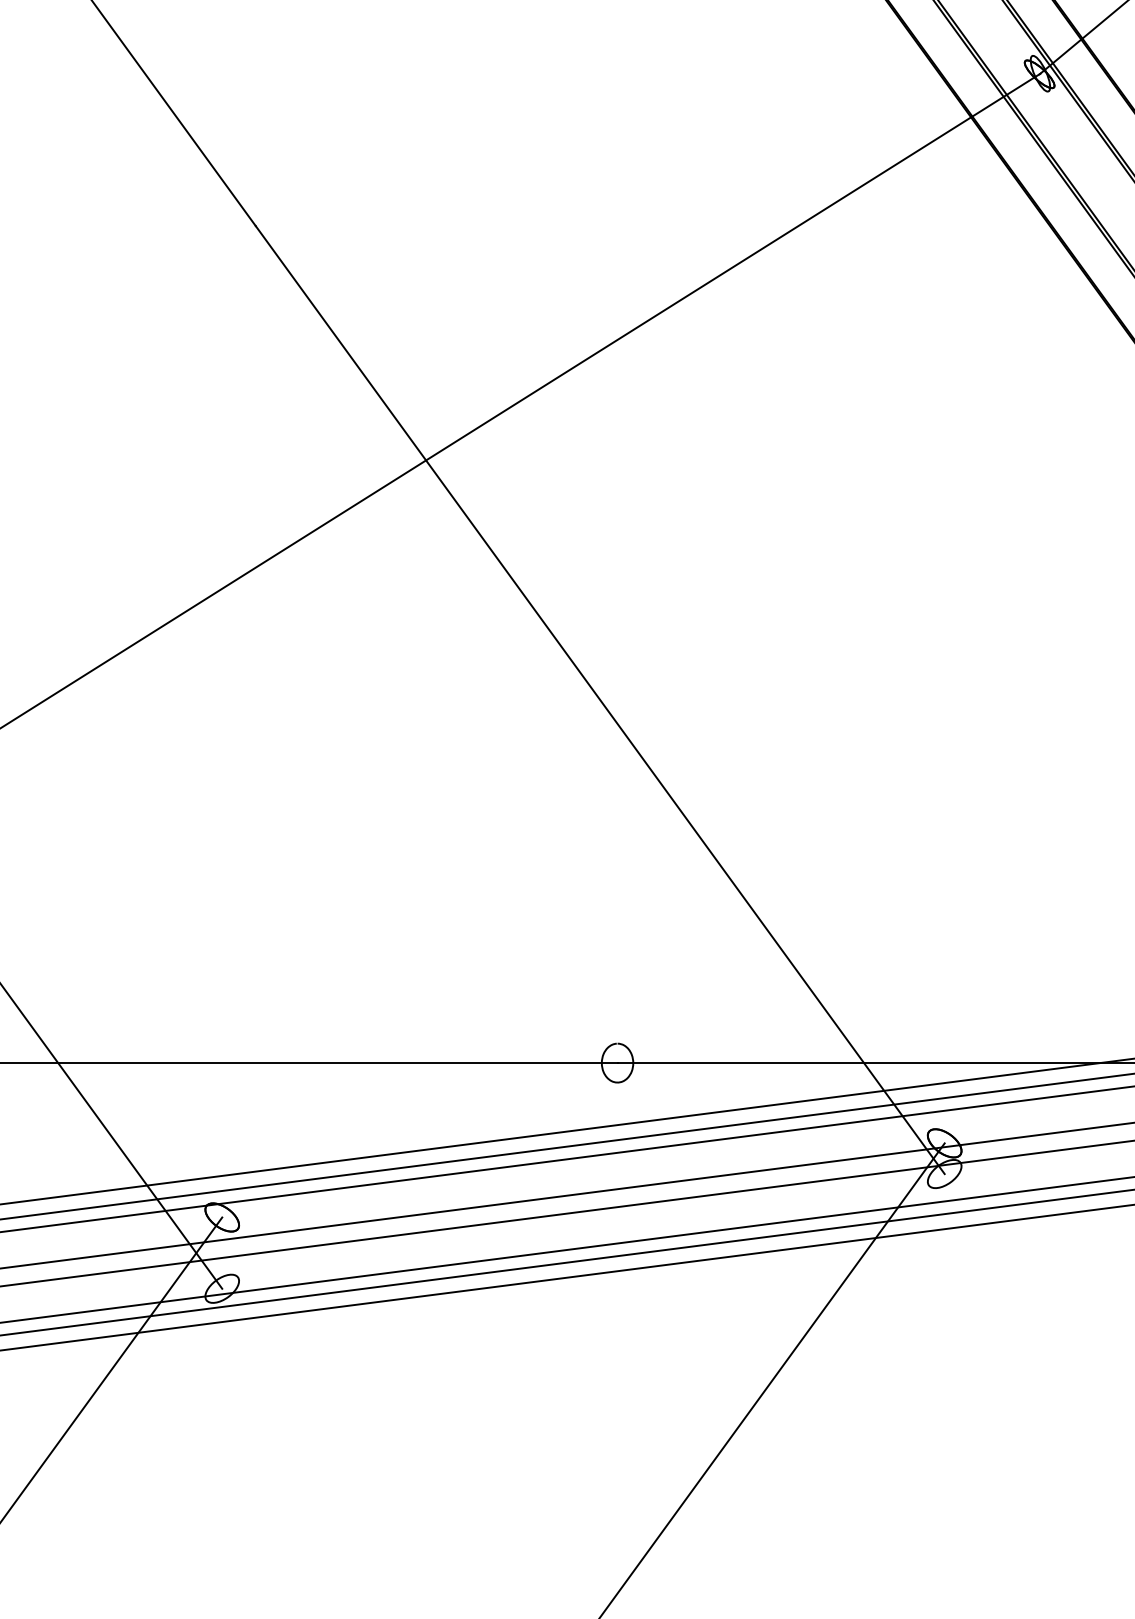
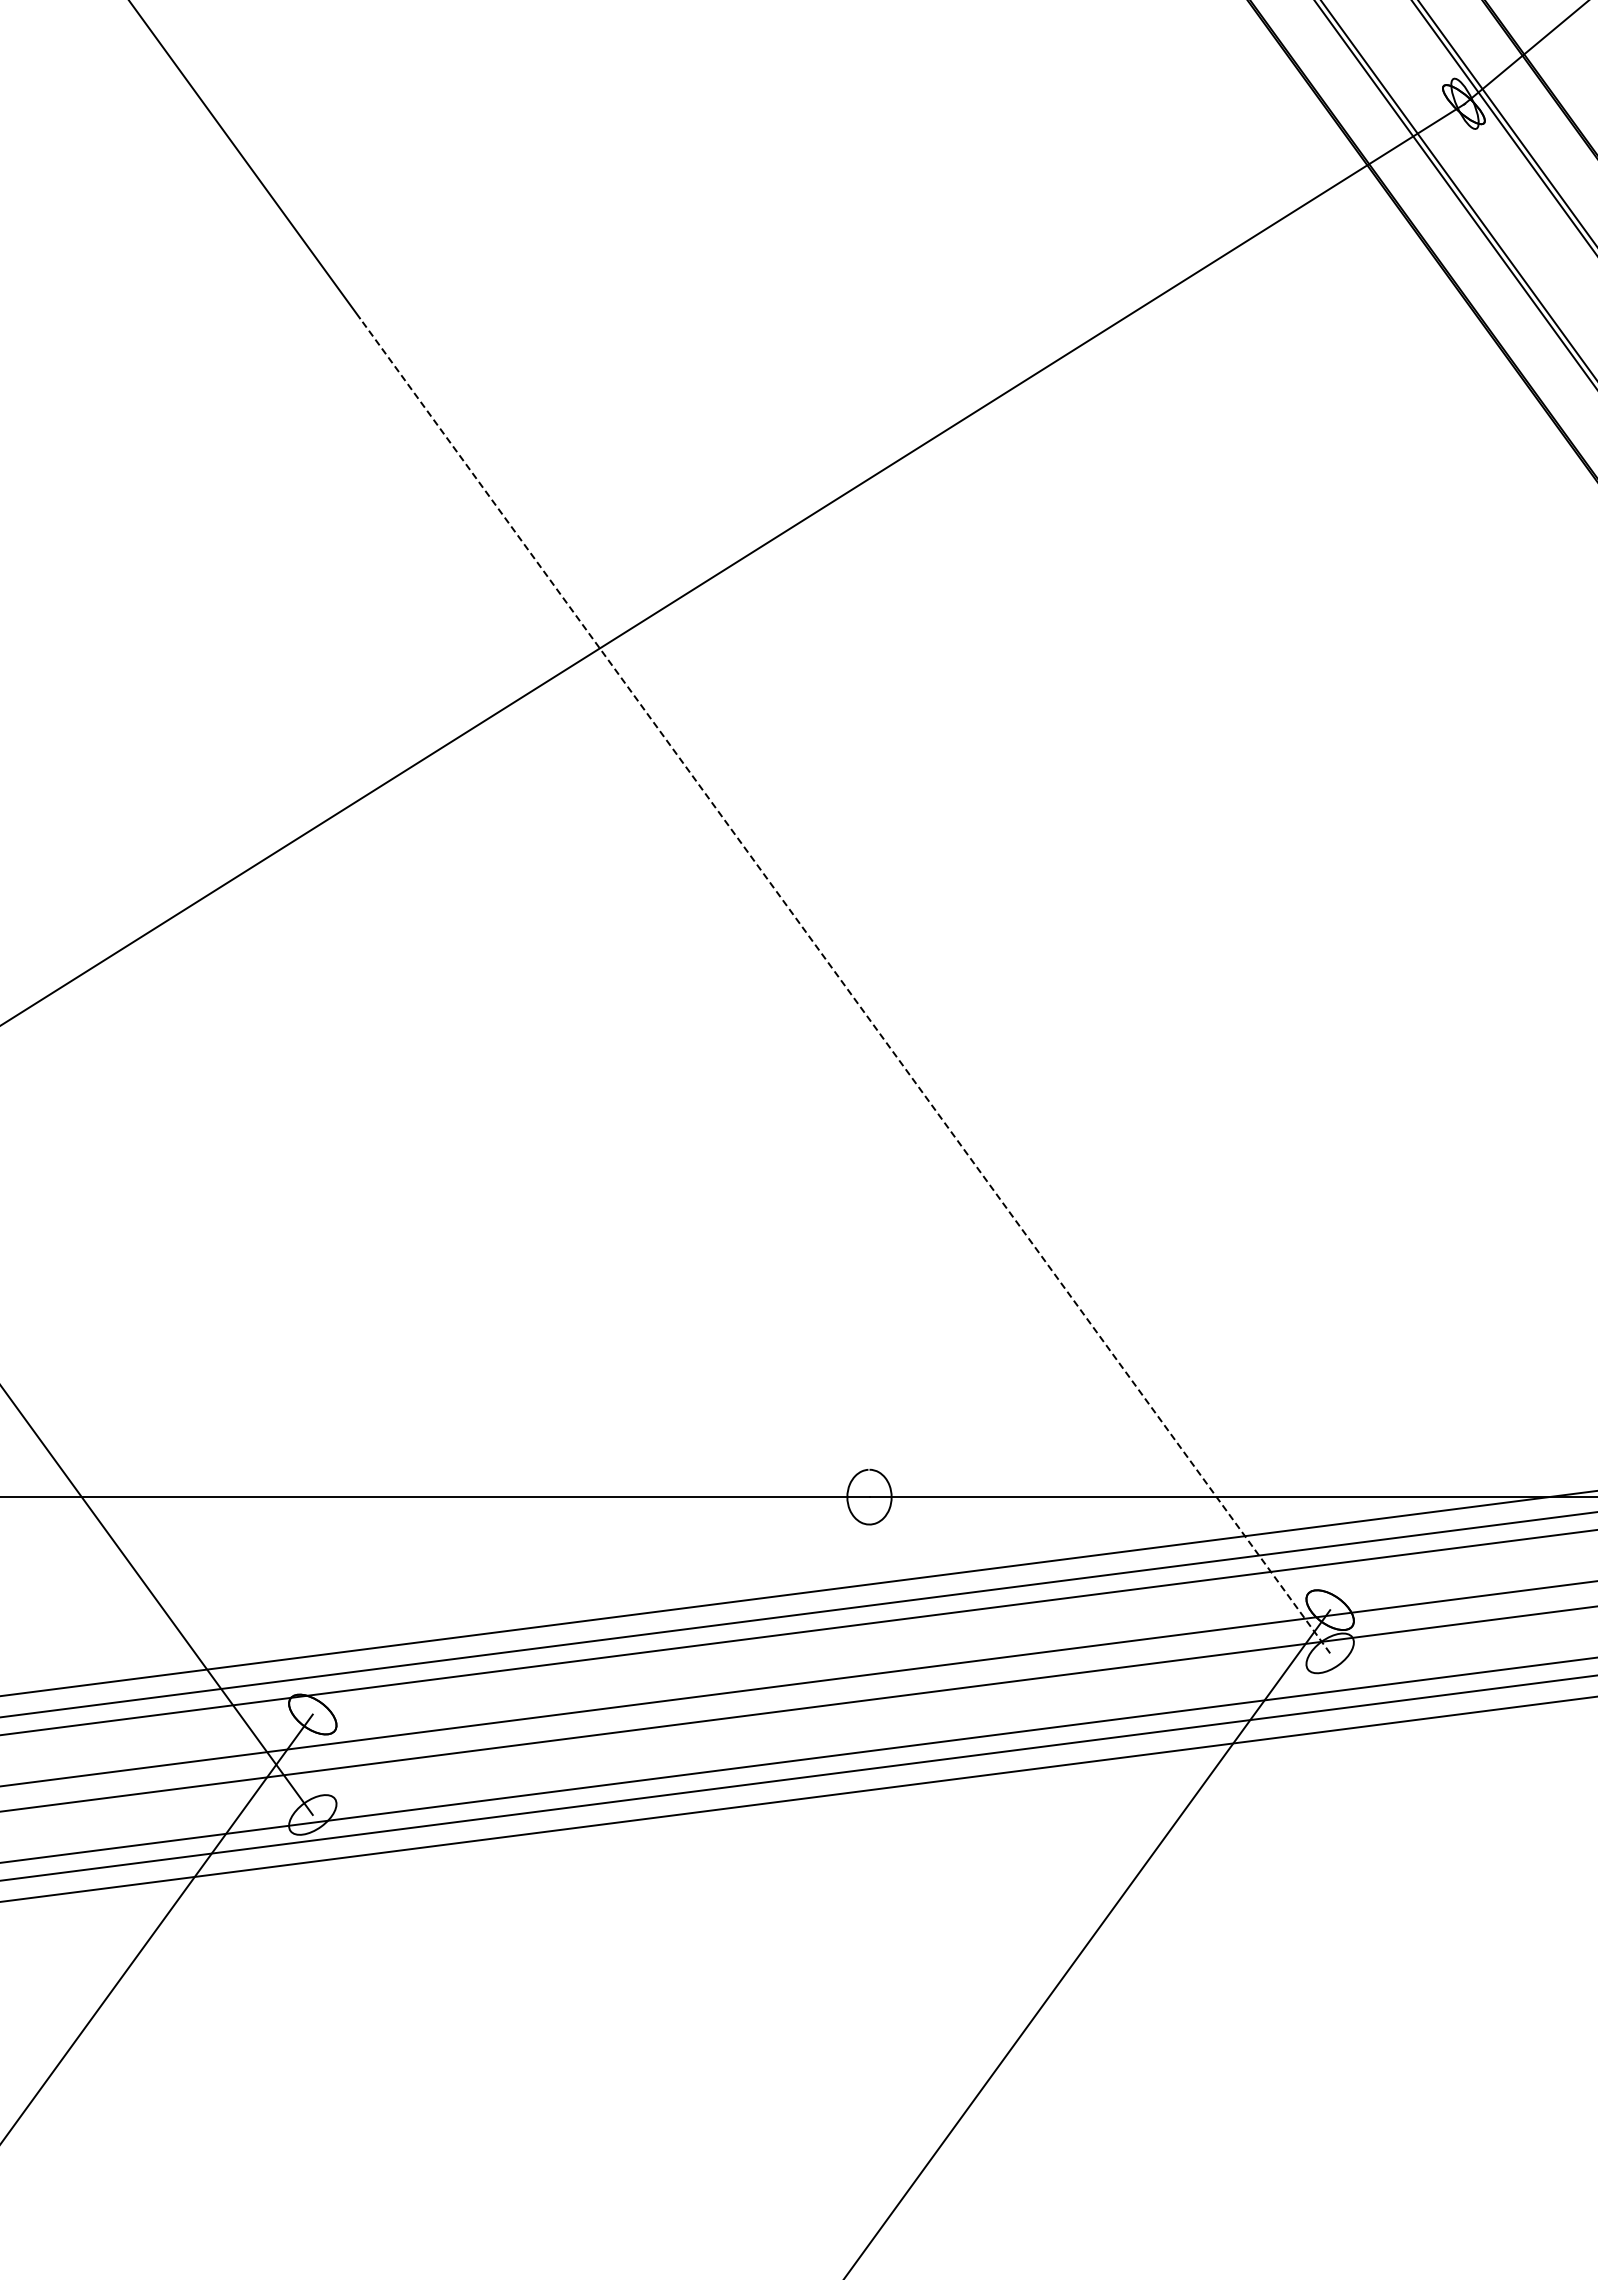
line: (599, 699) -> (844, 985), solid -> dashed

